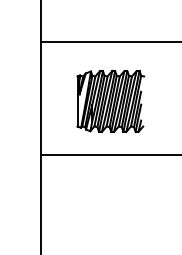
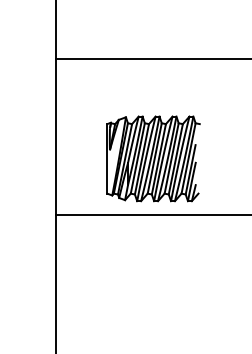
part: (110, 101) -> (153, 158), moved

